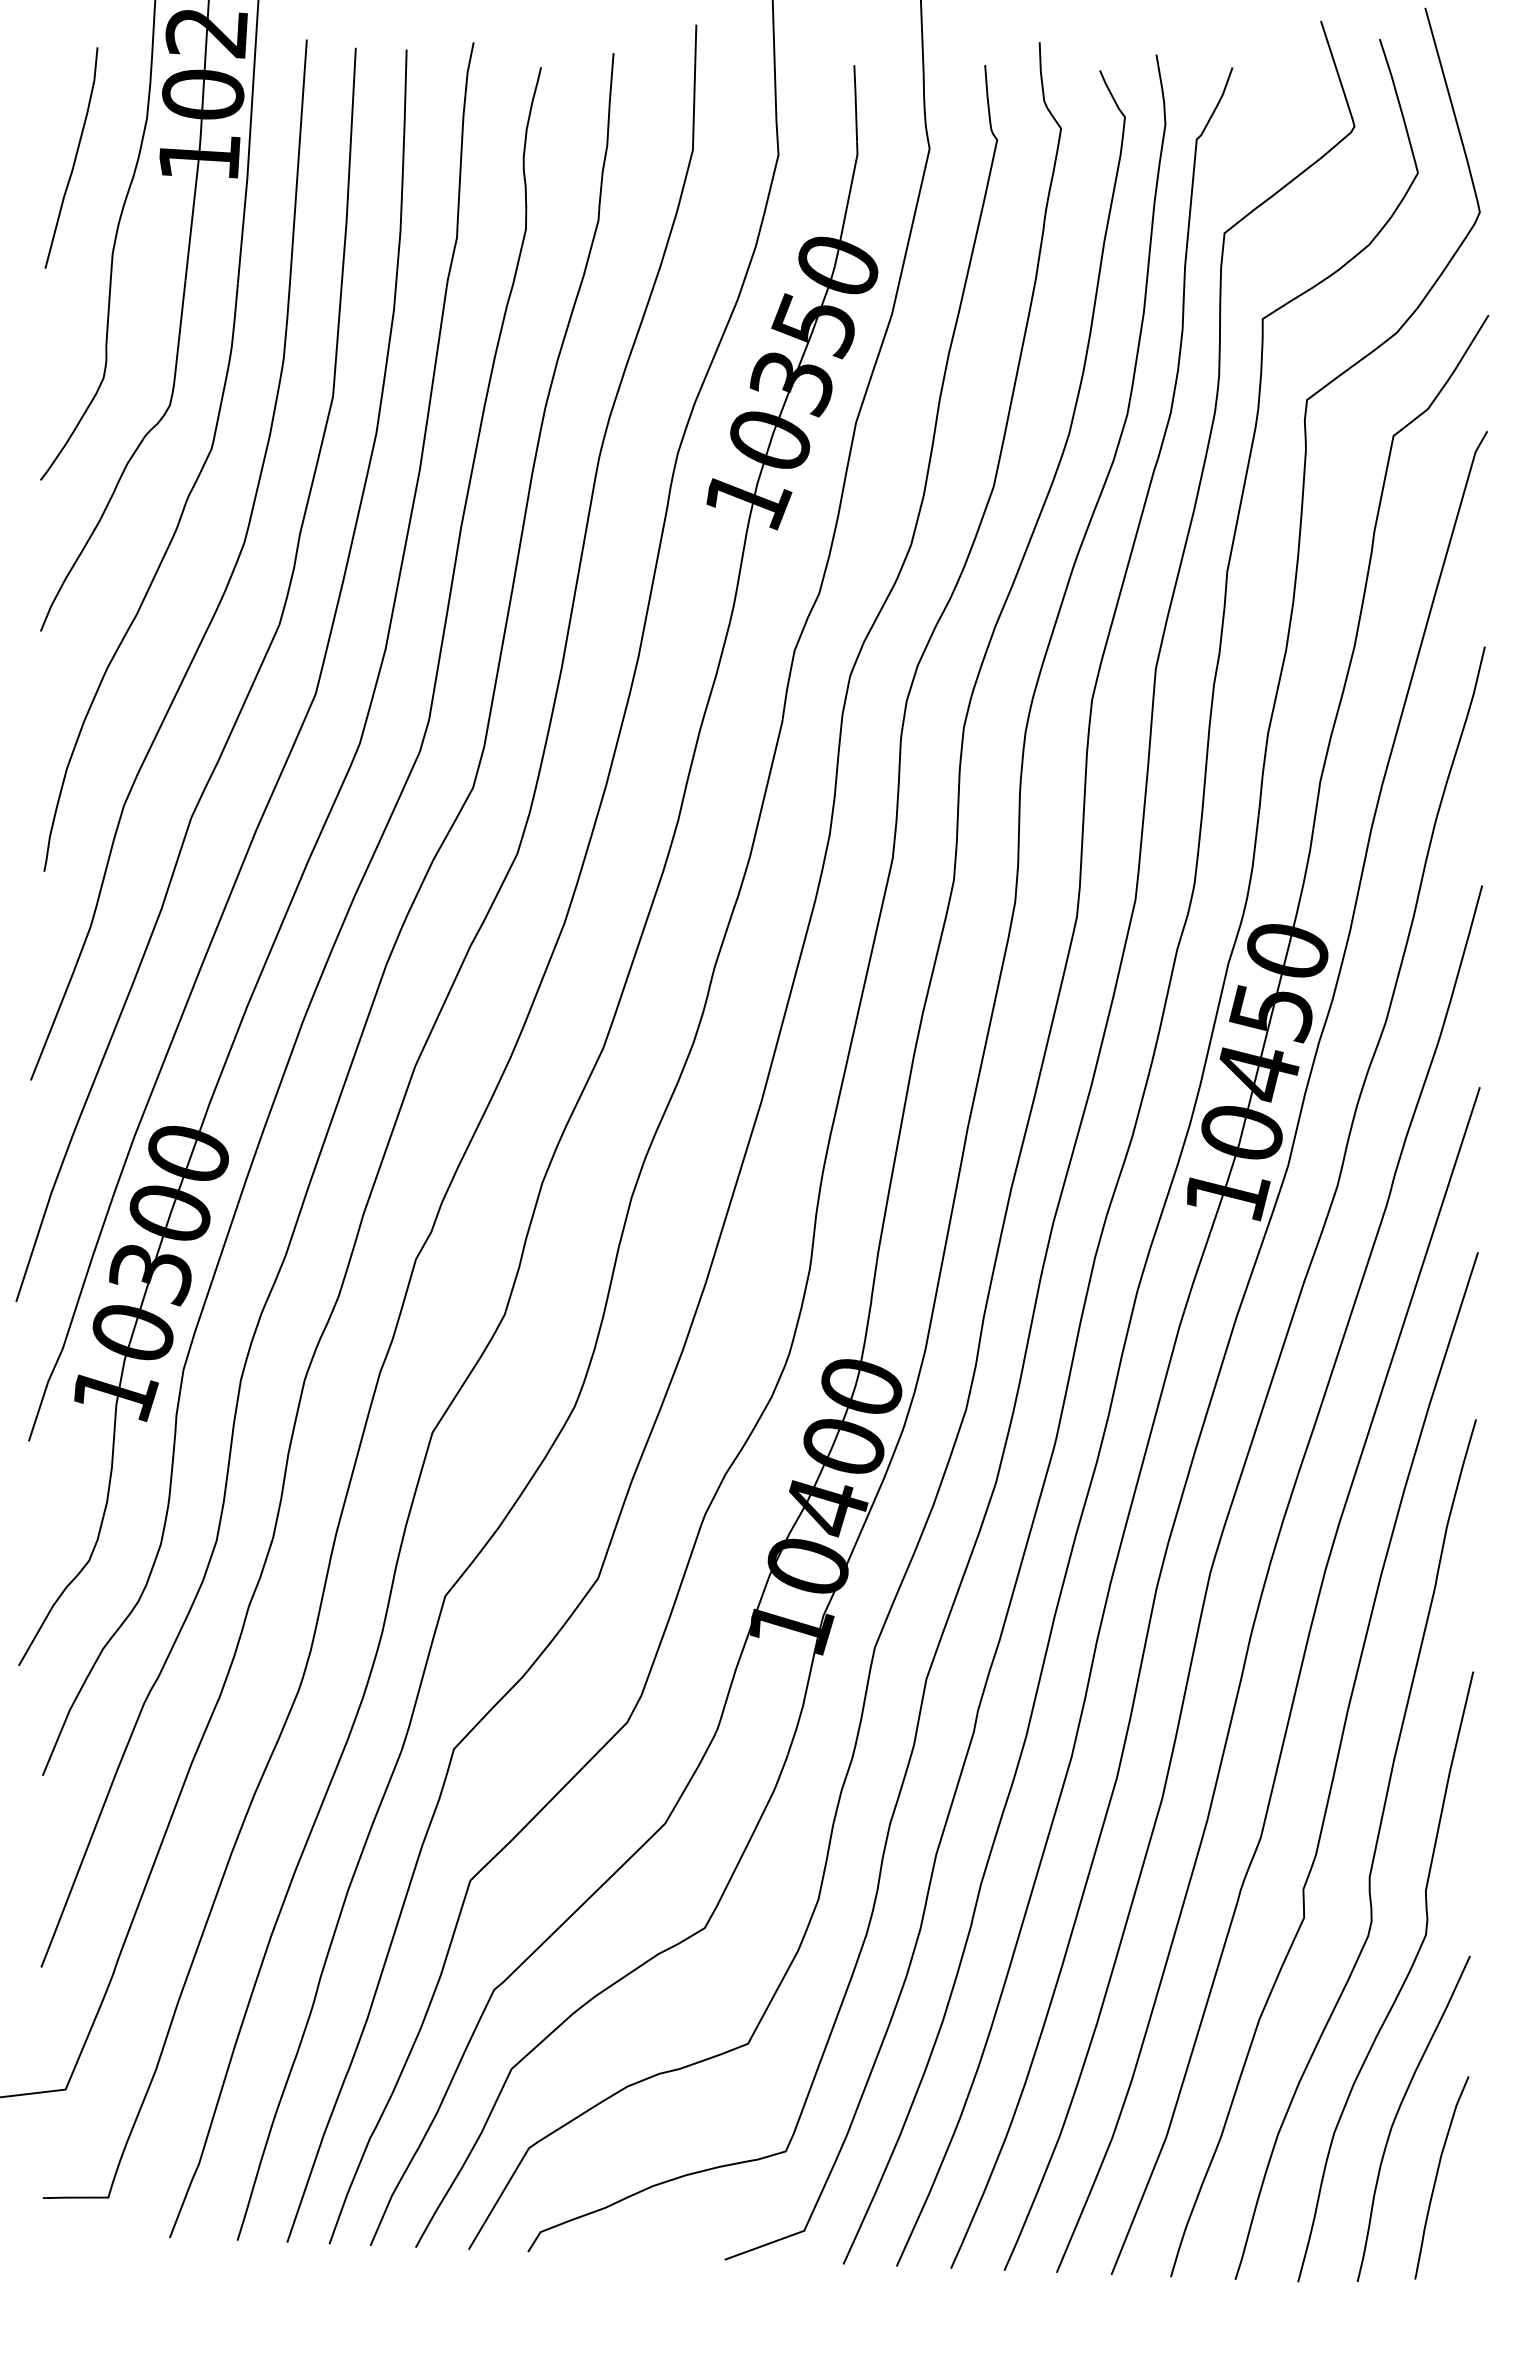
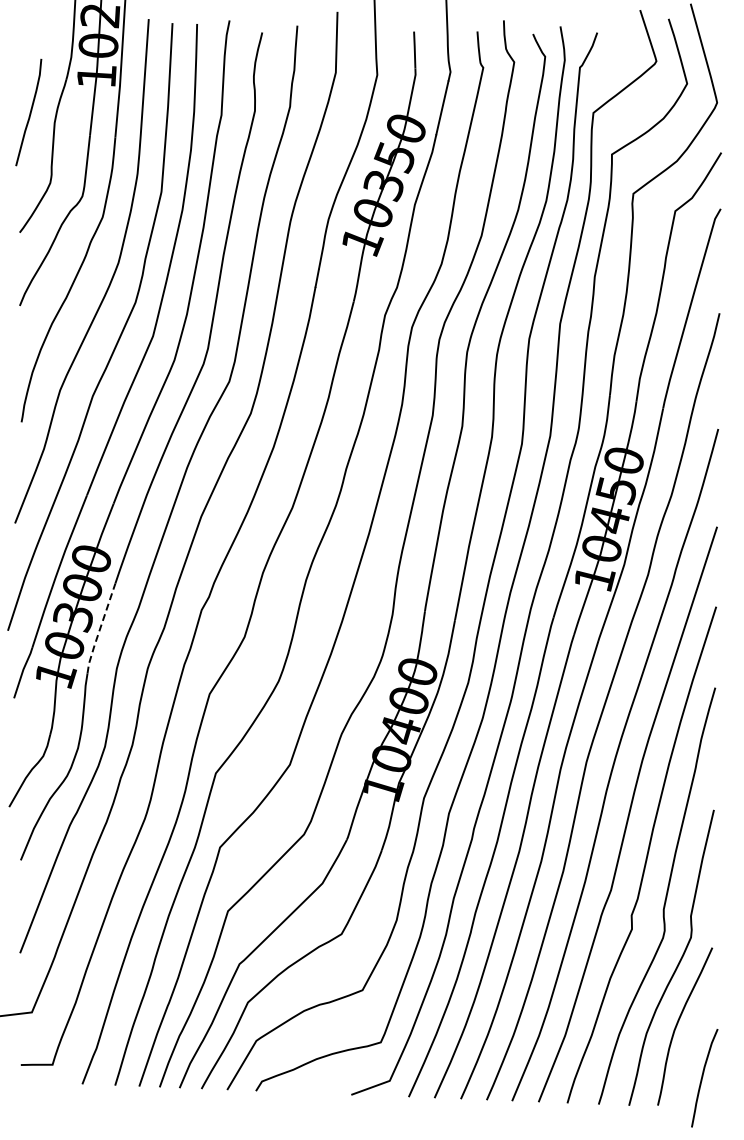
curve: (73, 158) -> (29, 112), moved
line: (207, 1297) -> (100, 628), solid -> dashed
curve: (1439, 2176) -> (703, 1077), moved

